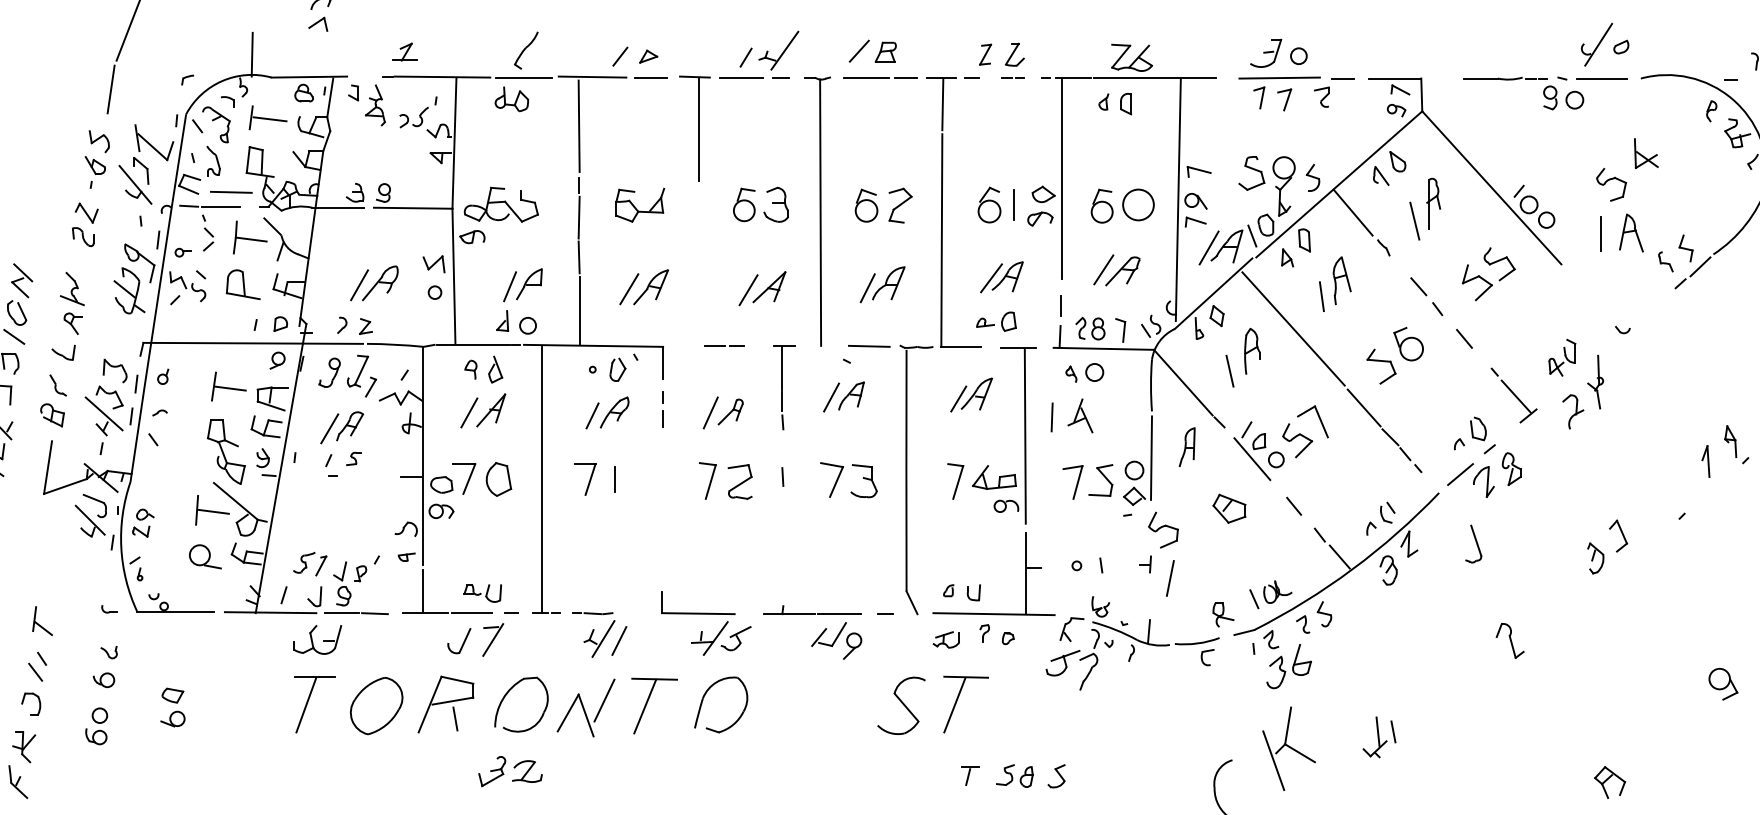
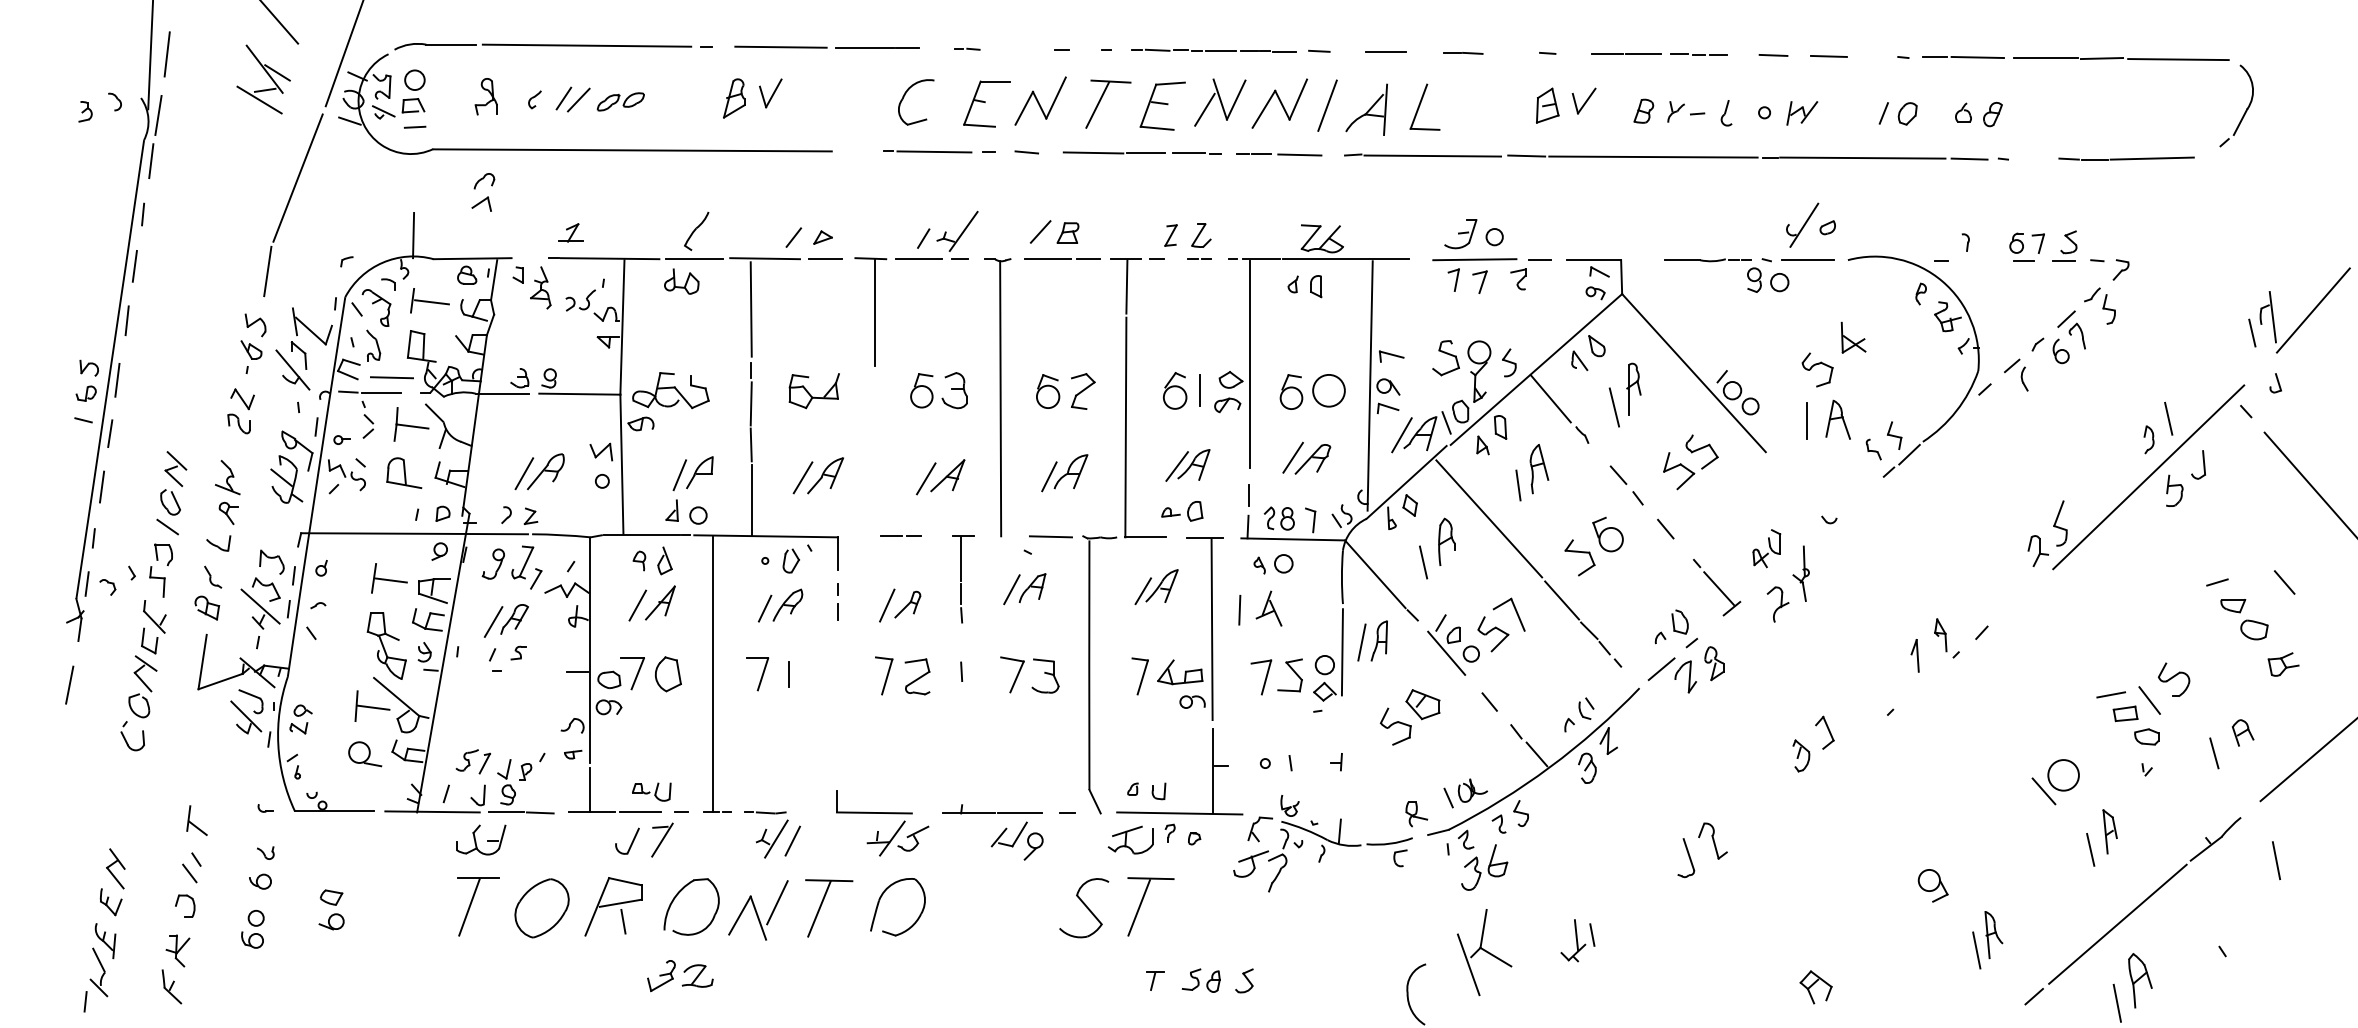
part: (1163, 529) -> (1395, 726), moved
part: (1473, 544) -> (1686, 858), moved
line: (1169, 578) -> (1361, 642), moved
part: (946, 639) -> (1130, 839), size x1.67

